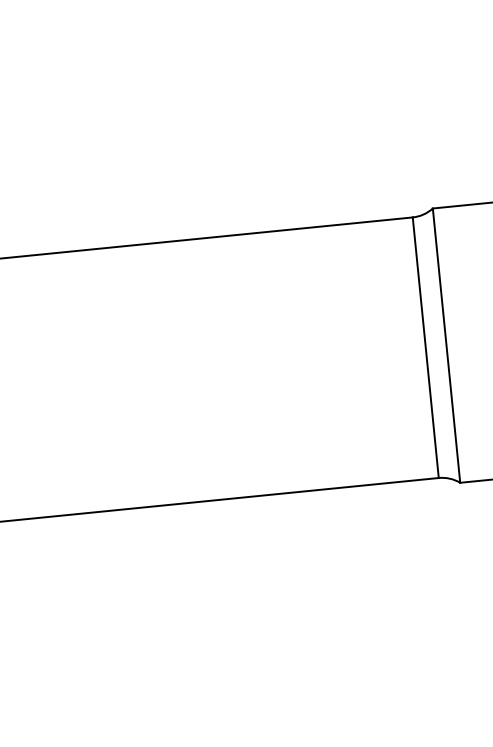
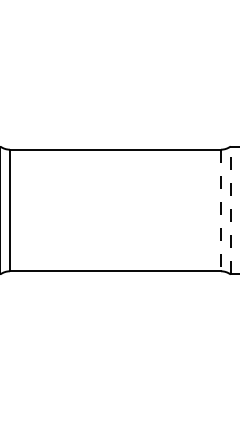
line: (446, 345) -> (230, 210), solid -> dashed
line: (424, 347) -> (220, 210), solid -> dashed

